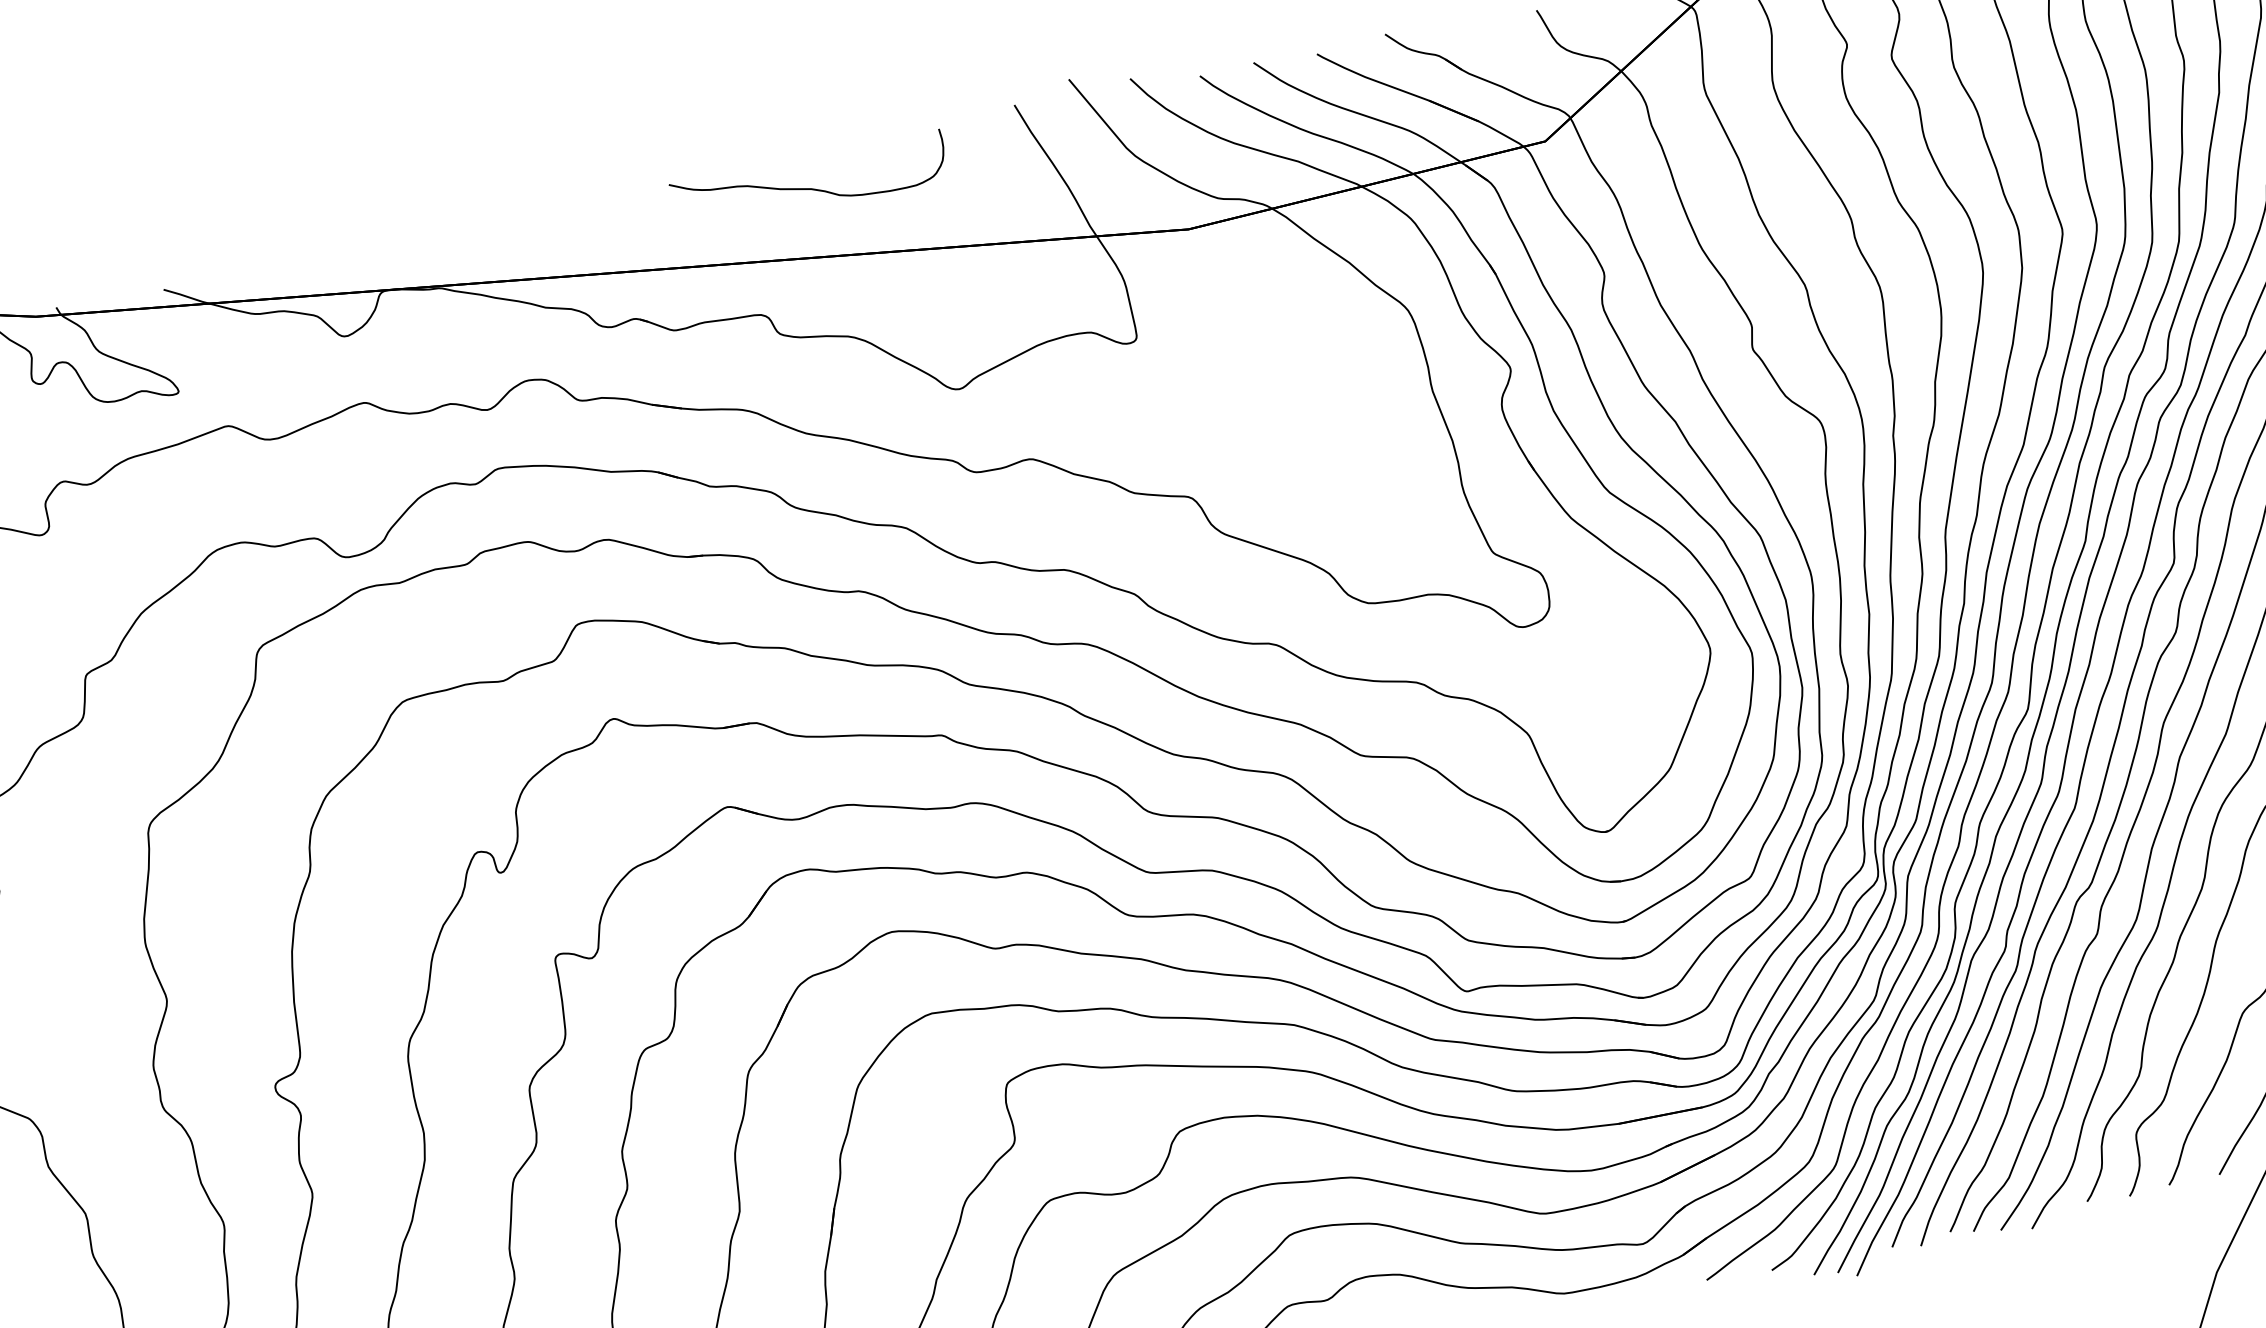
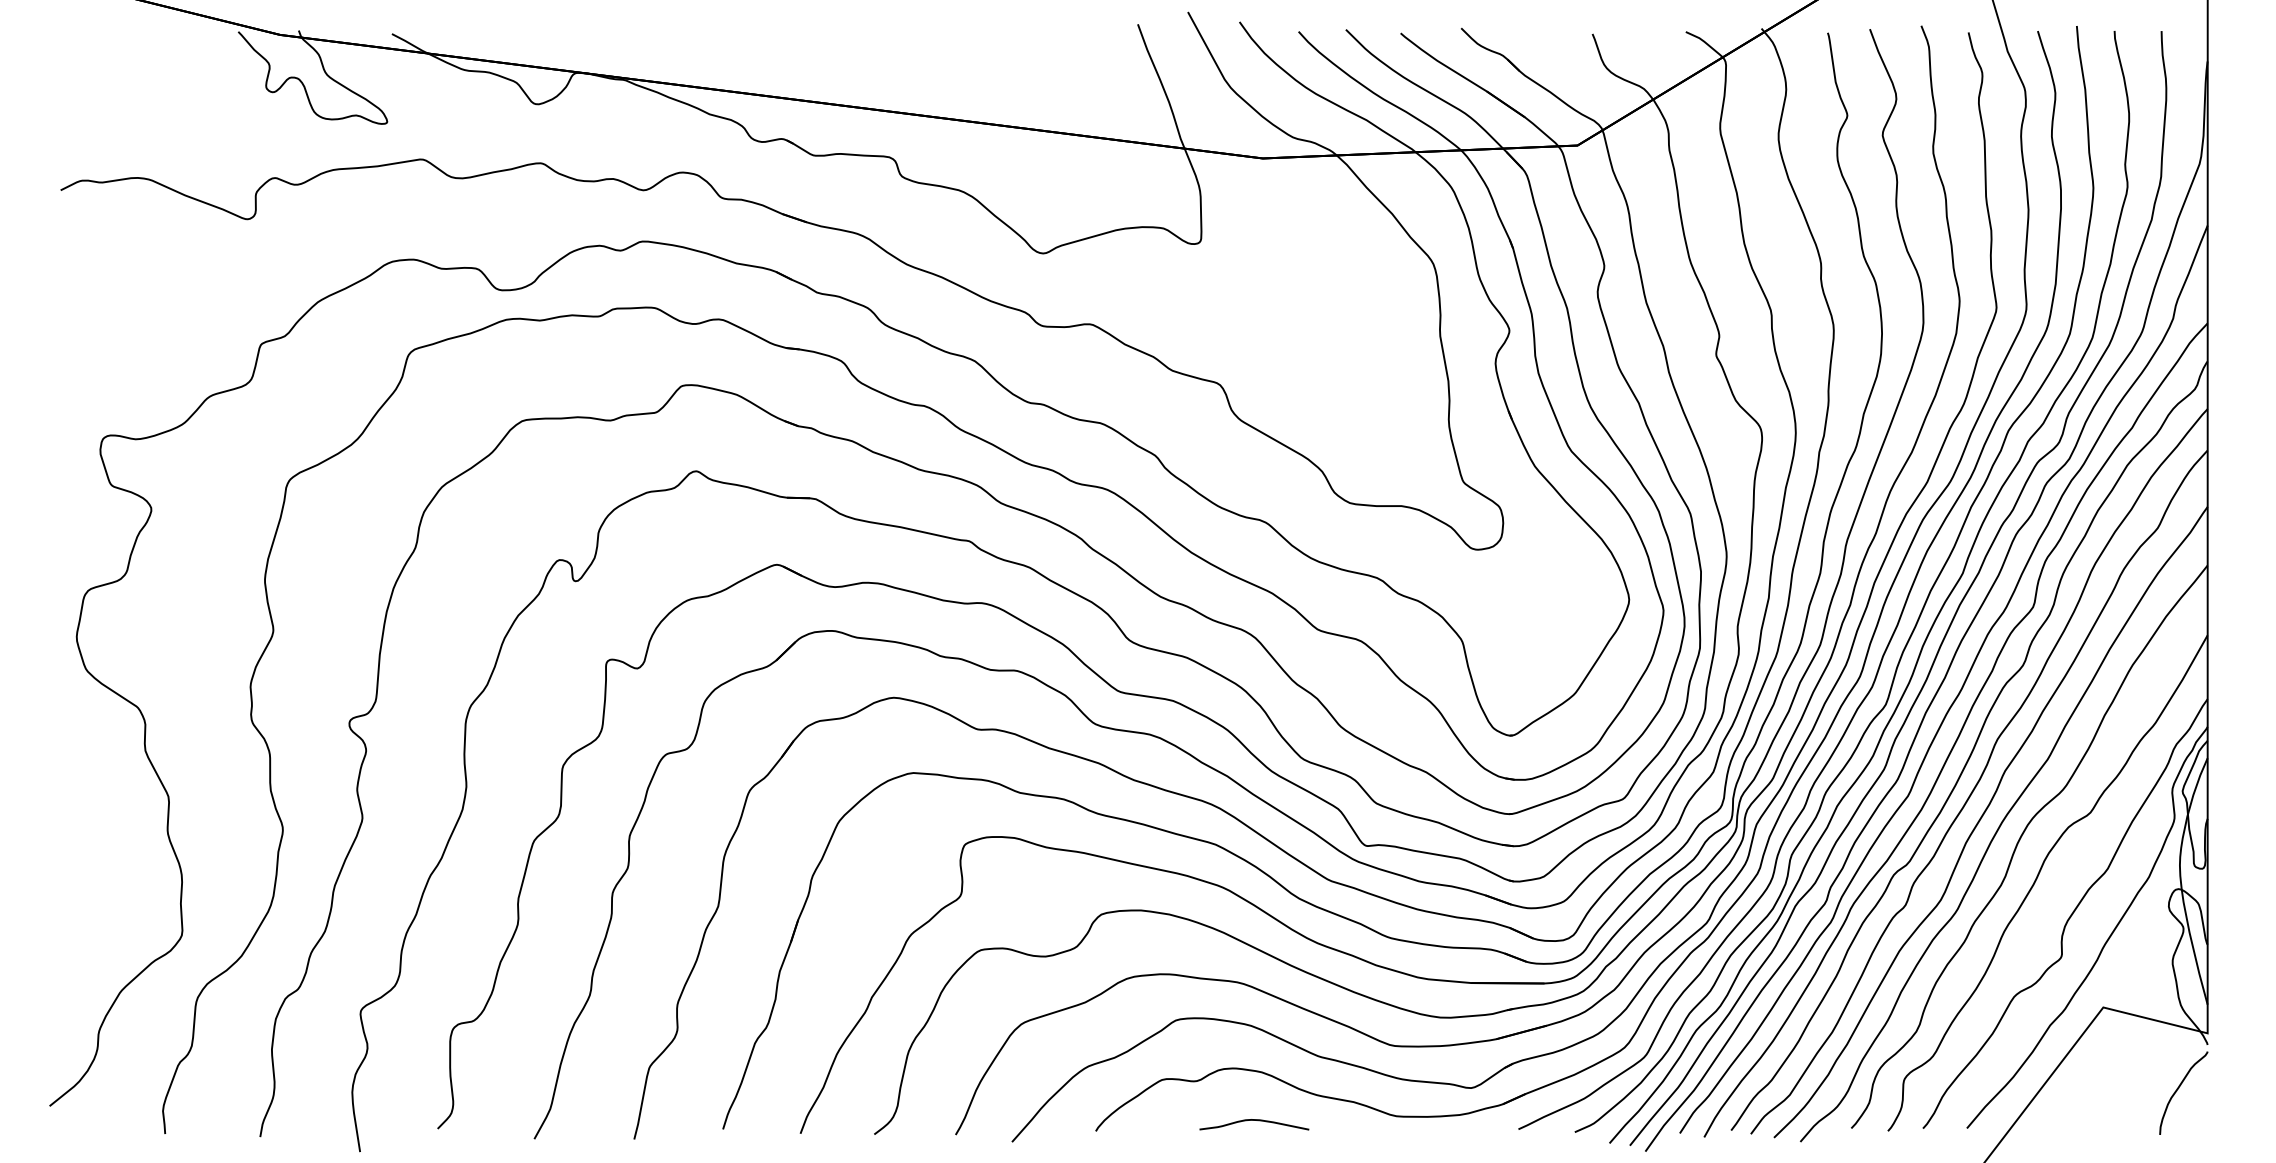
curve: (808, 187) -> (950, 58), removed

